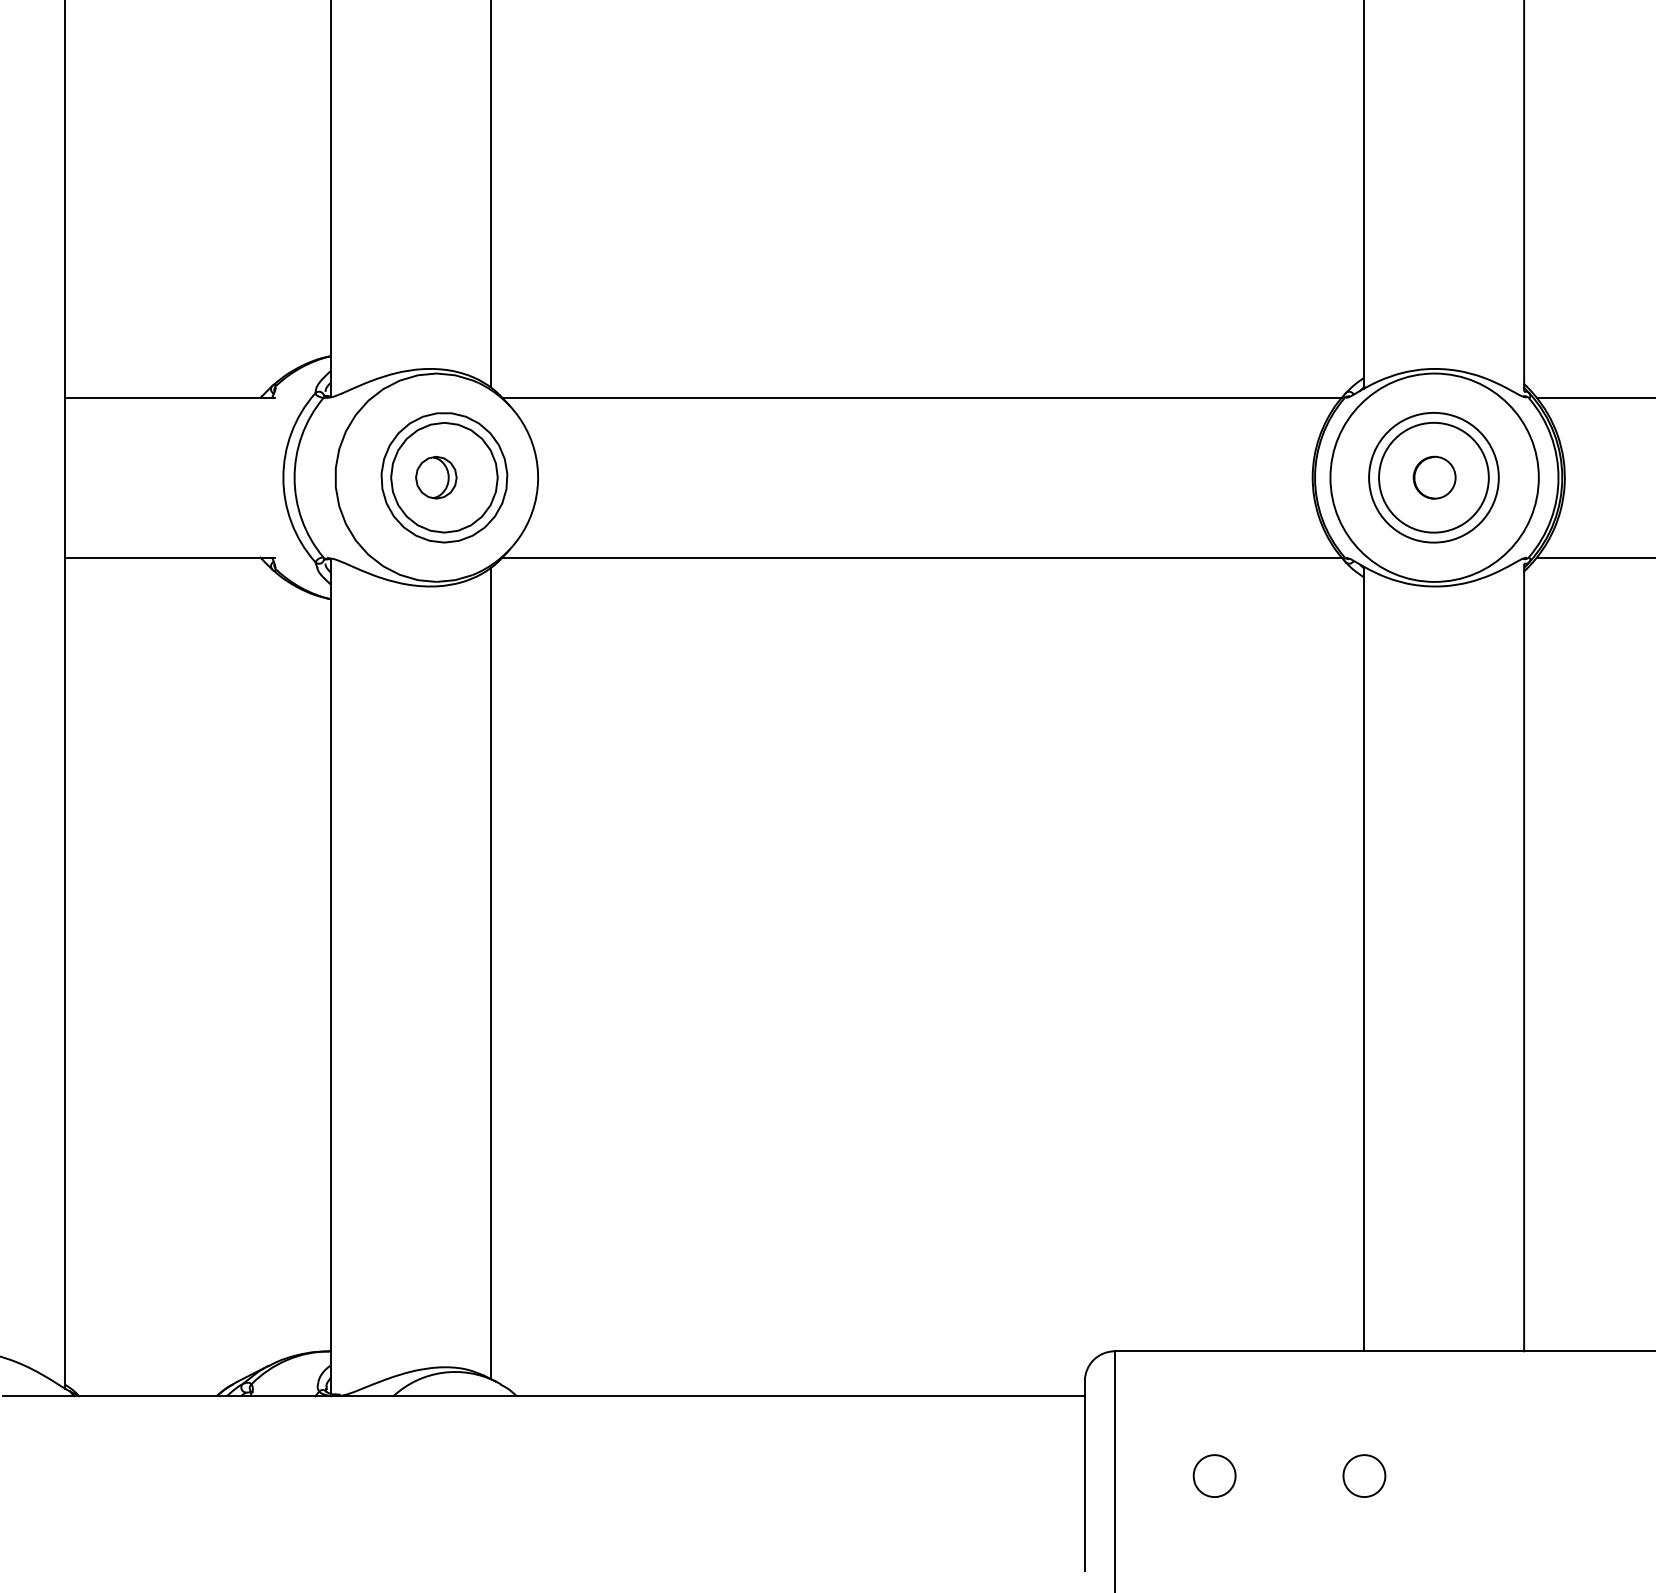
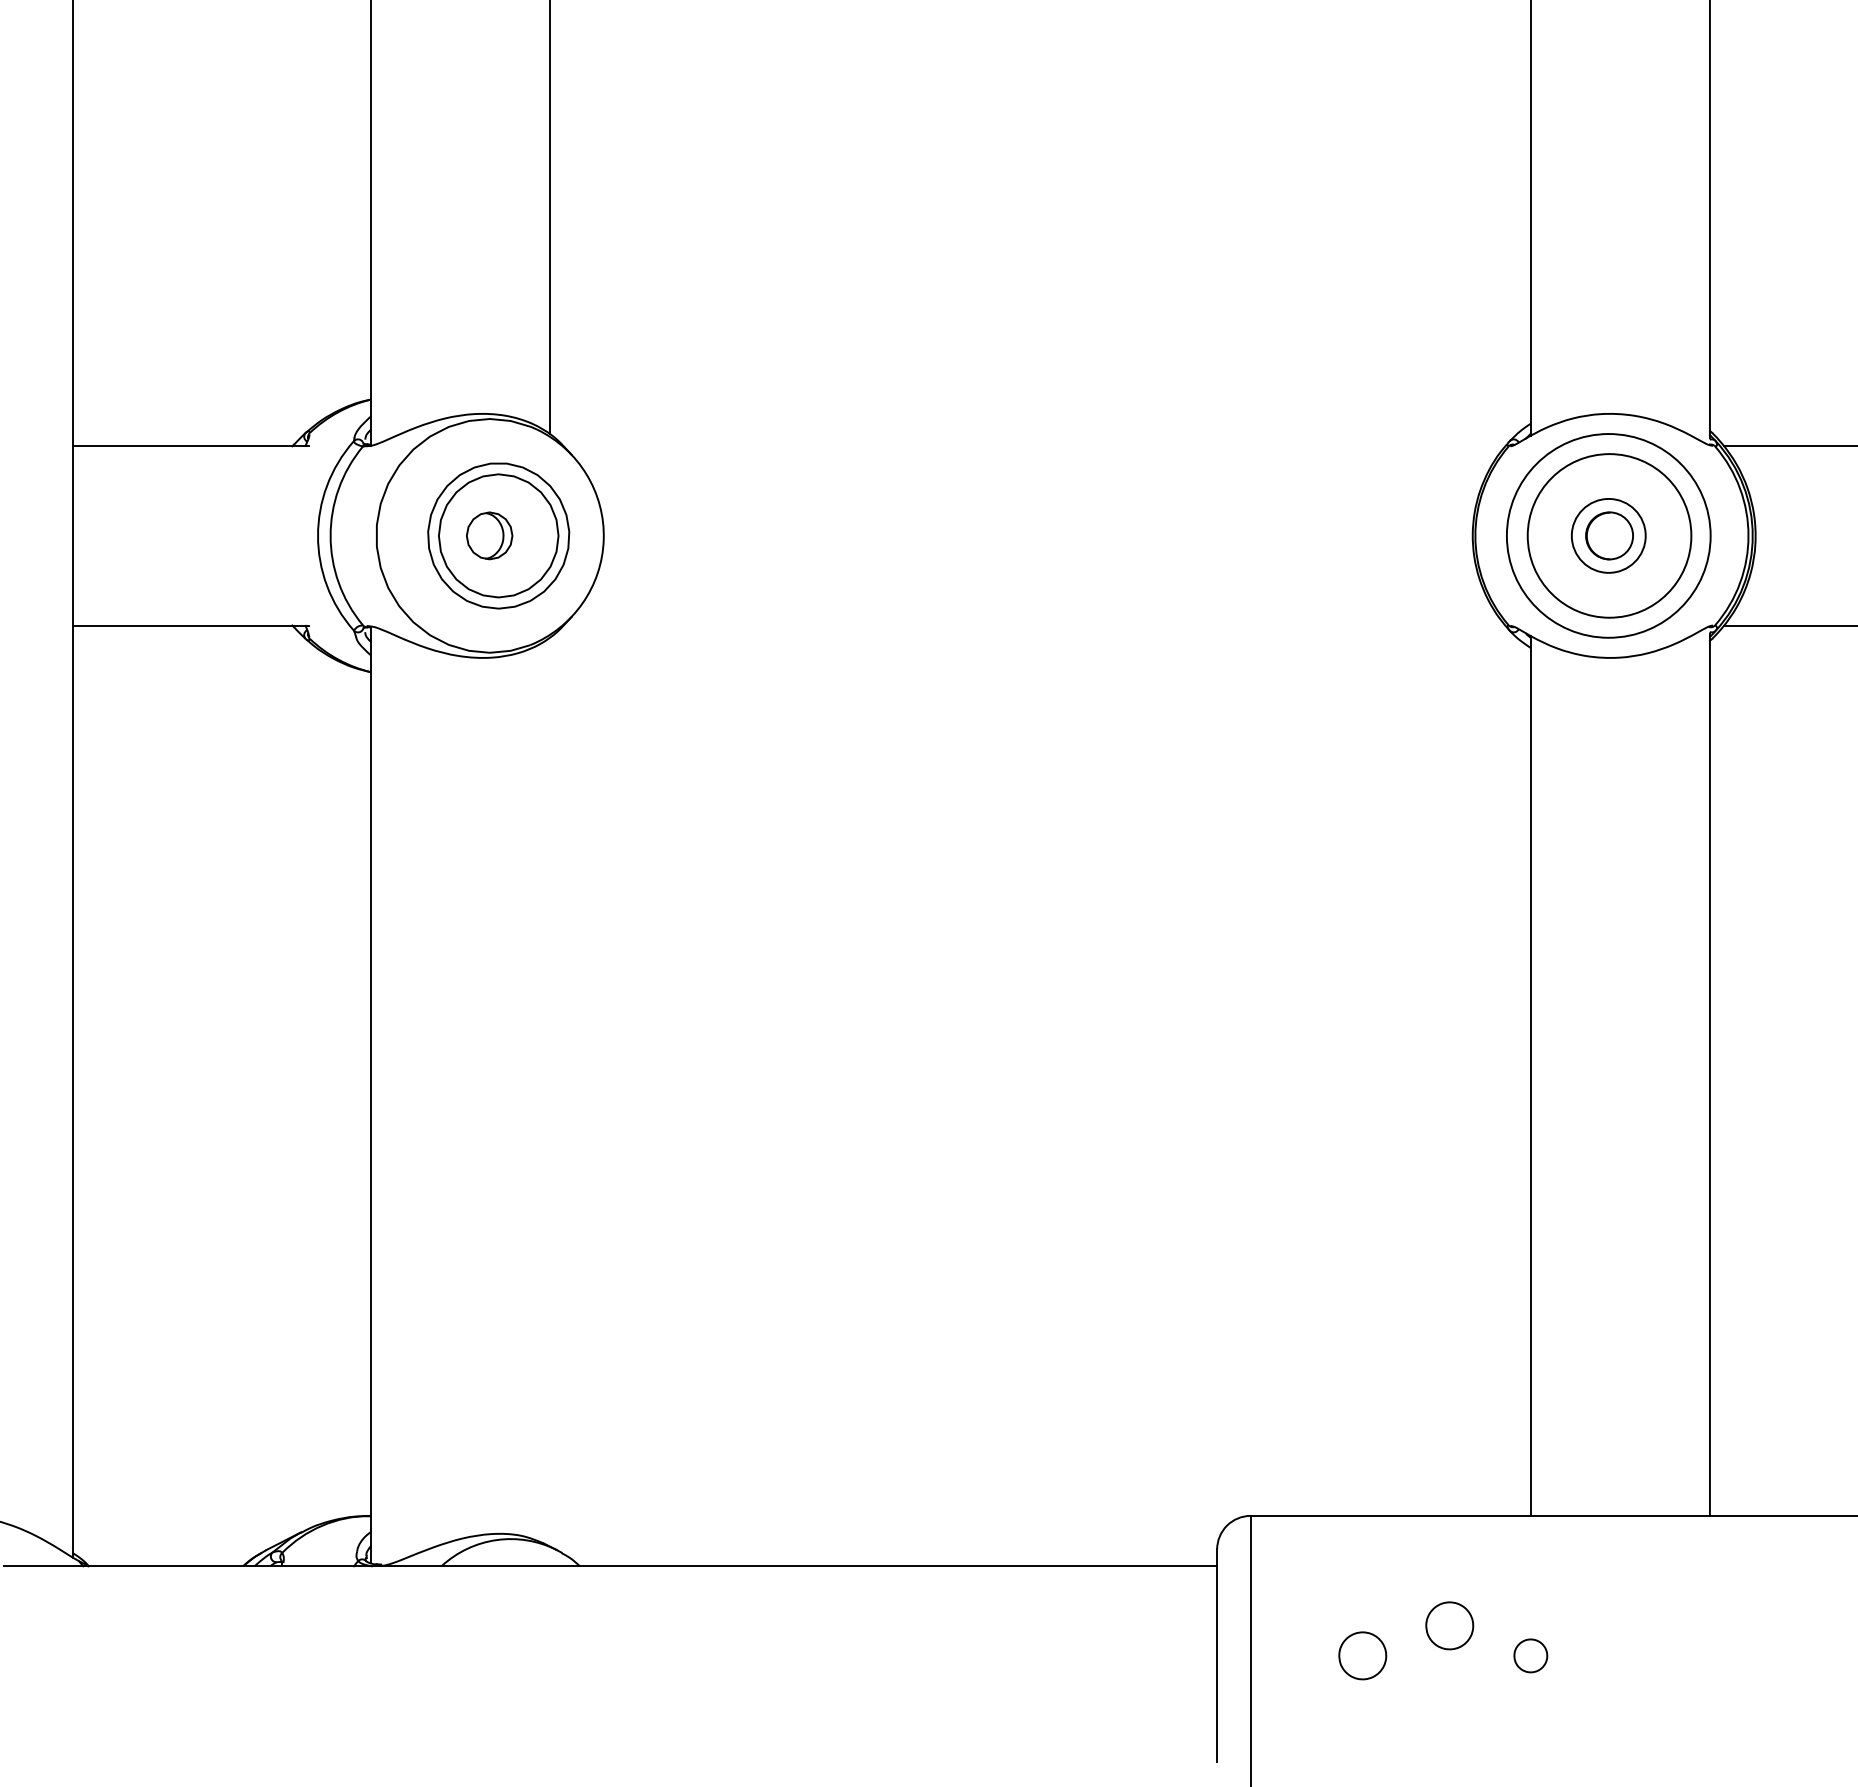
line: (922, 398) -> (1034, 446), removed
circle: (1433, 477) -> (1608, 535), size x0.6
circle: (1433, 477) -> (1608, 535), size x1.4
circle: (1434, 477) -> (1609, 535), size x0.7
line: (921, 557) -> (1033, 625), removed
line: (490, 972) -> (550, 1091), removed
part: (1291, 1449) -> (1449, 1625), added
part: (1364, 1475) -> (1530, 1655), size x0.7

